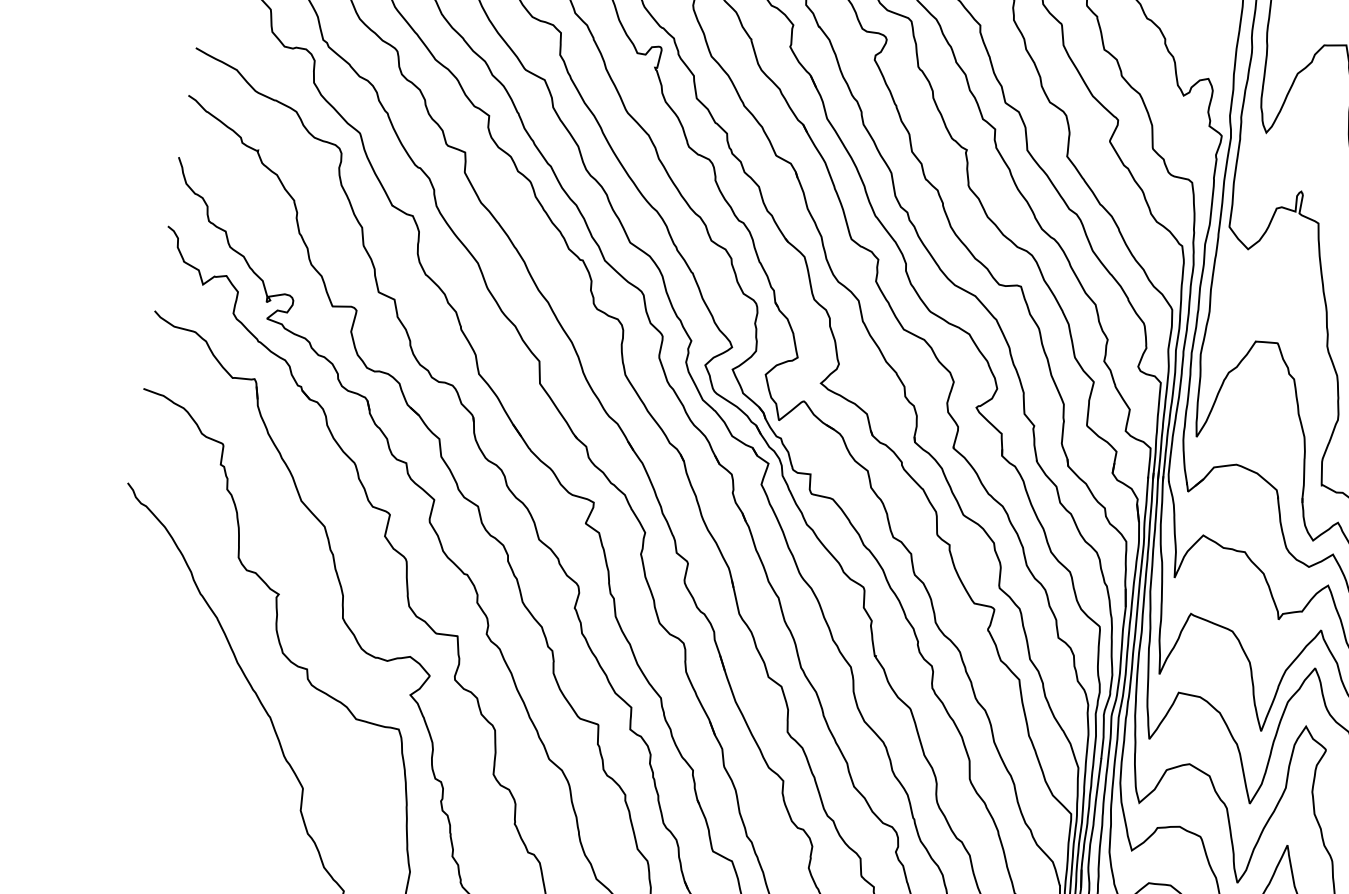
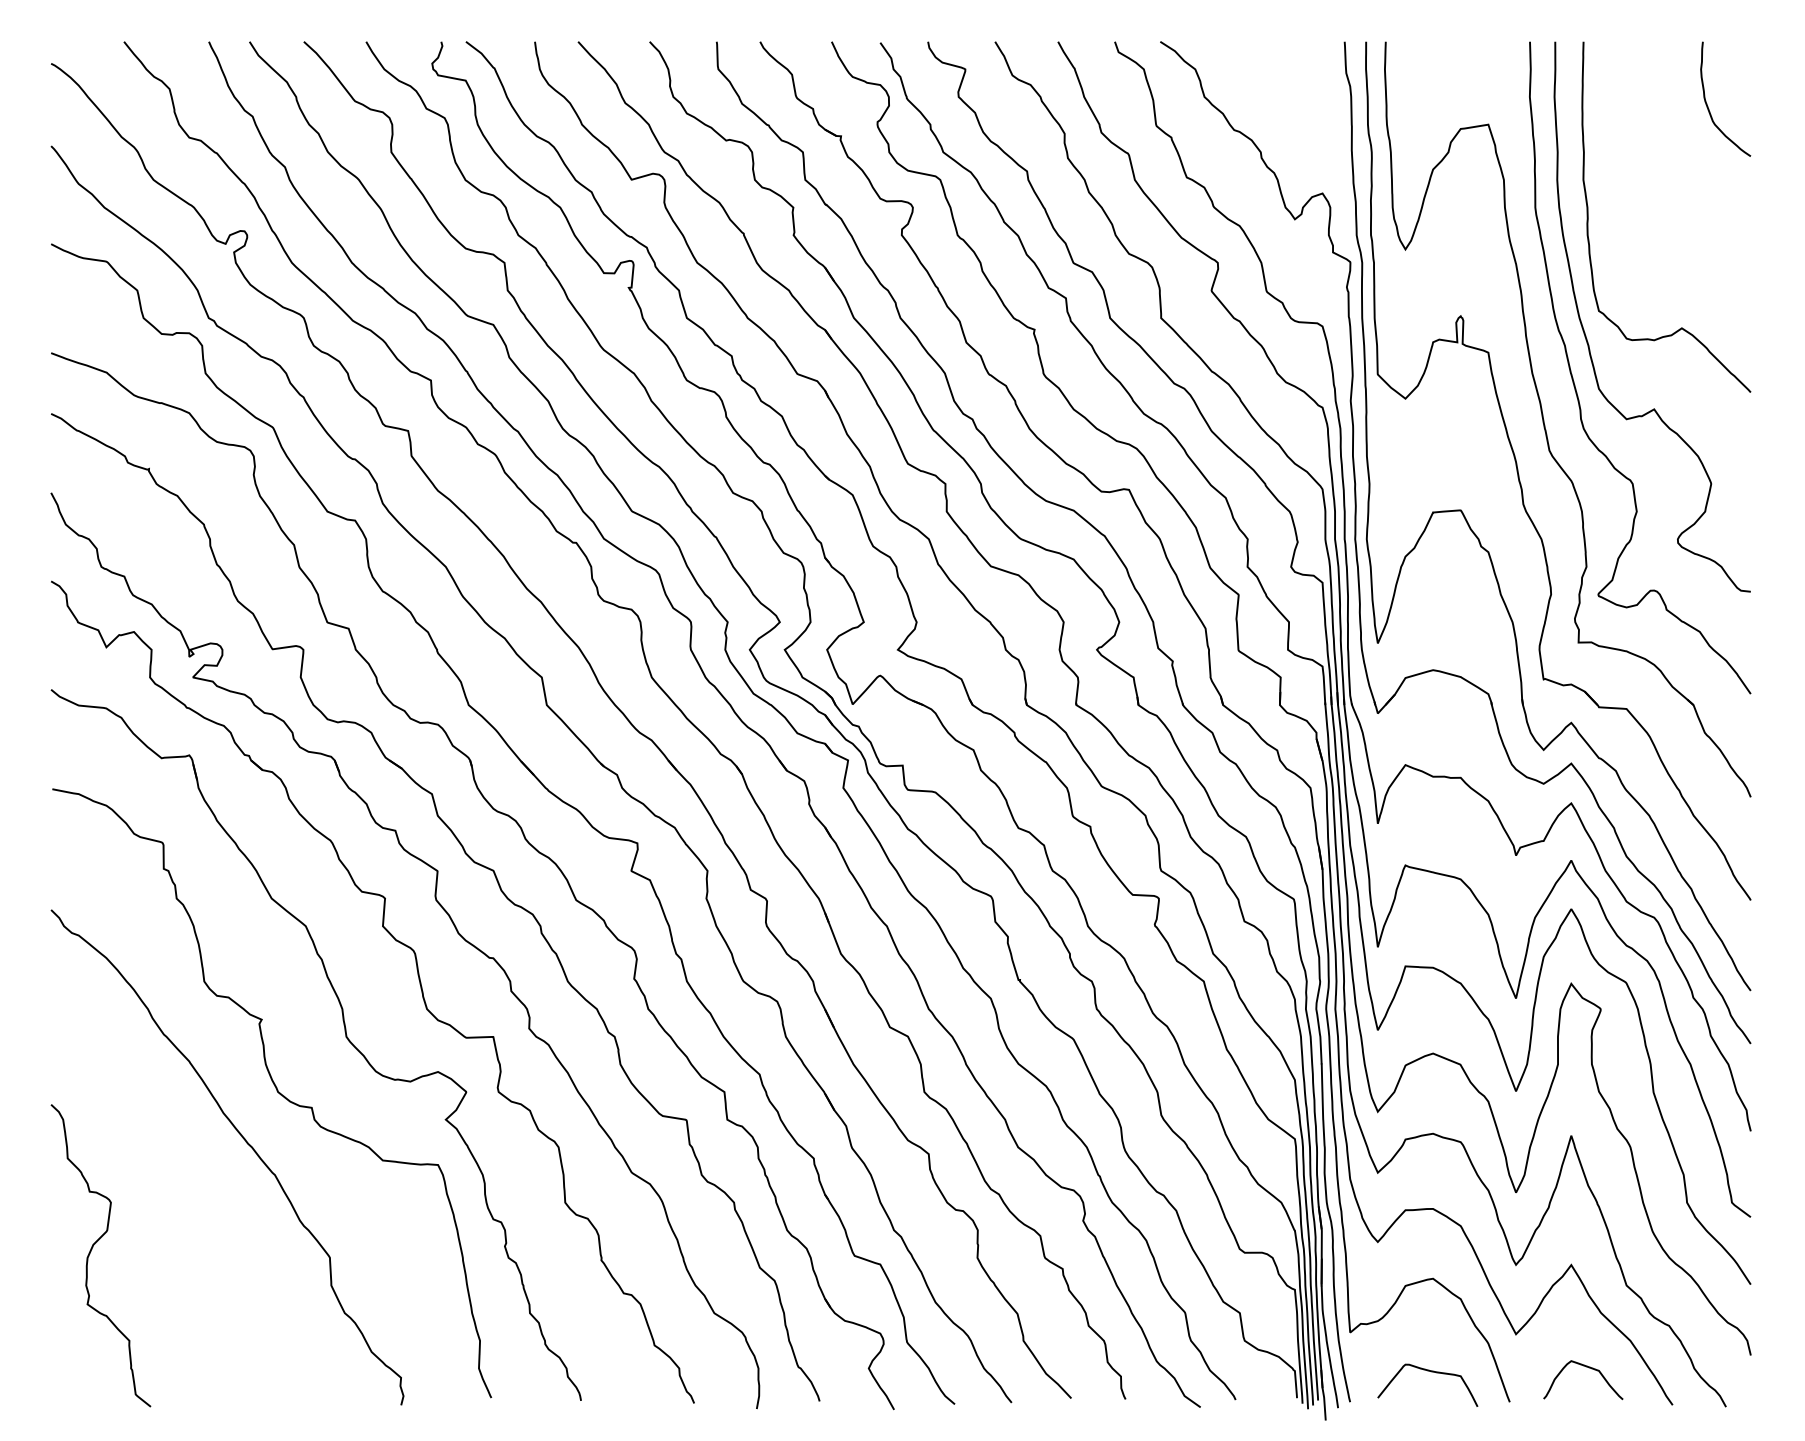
curve: (117, 754) -> (91, 1251), added

